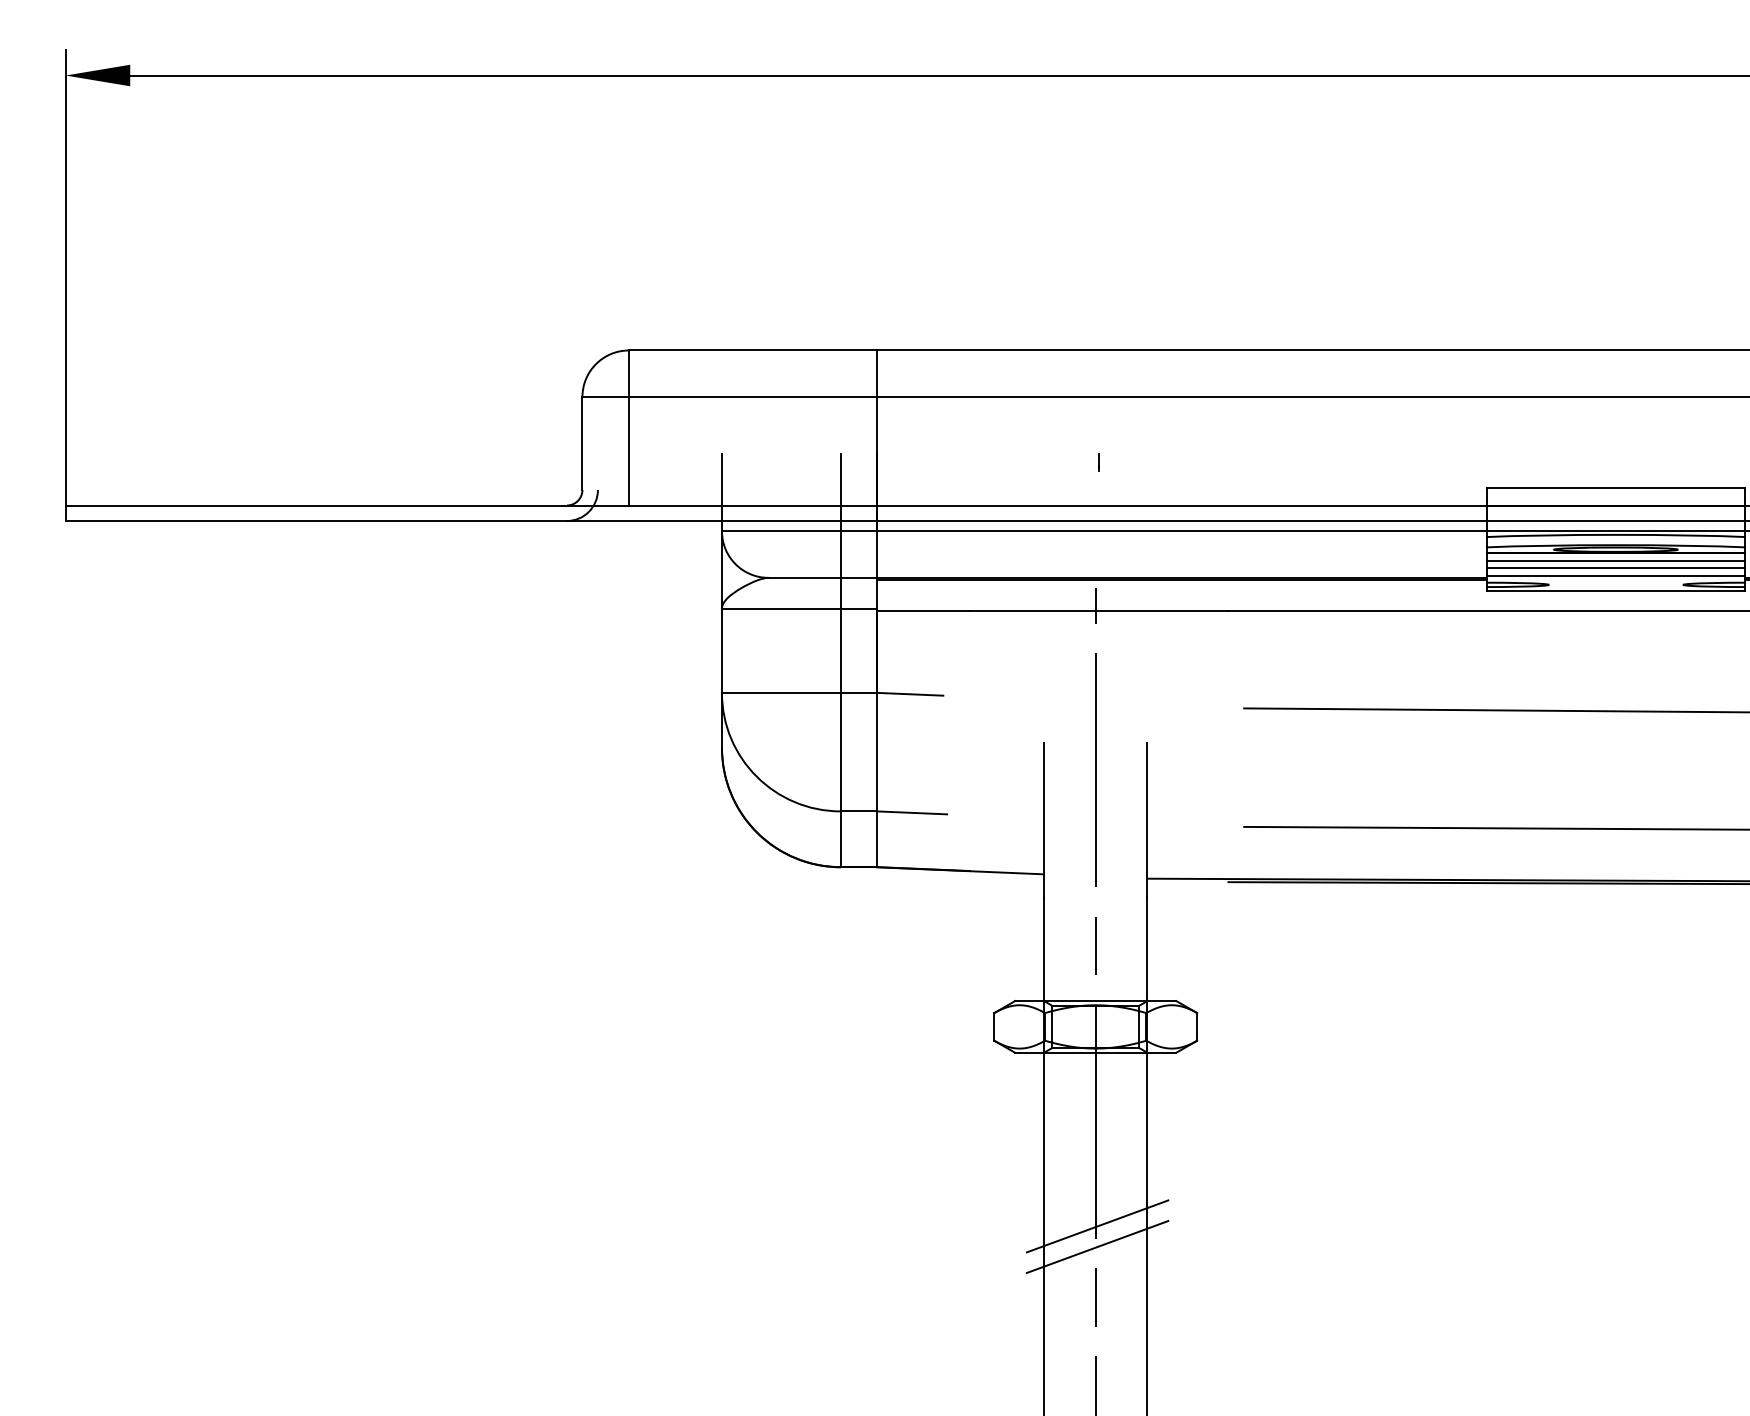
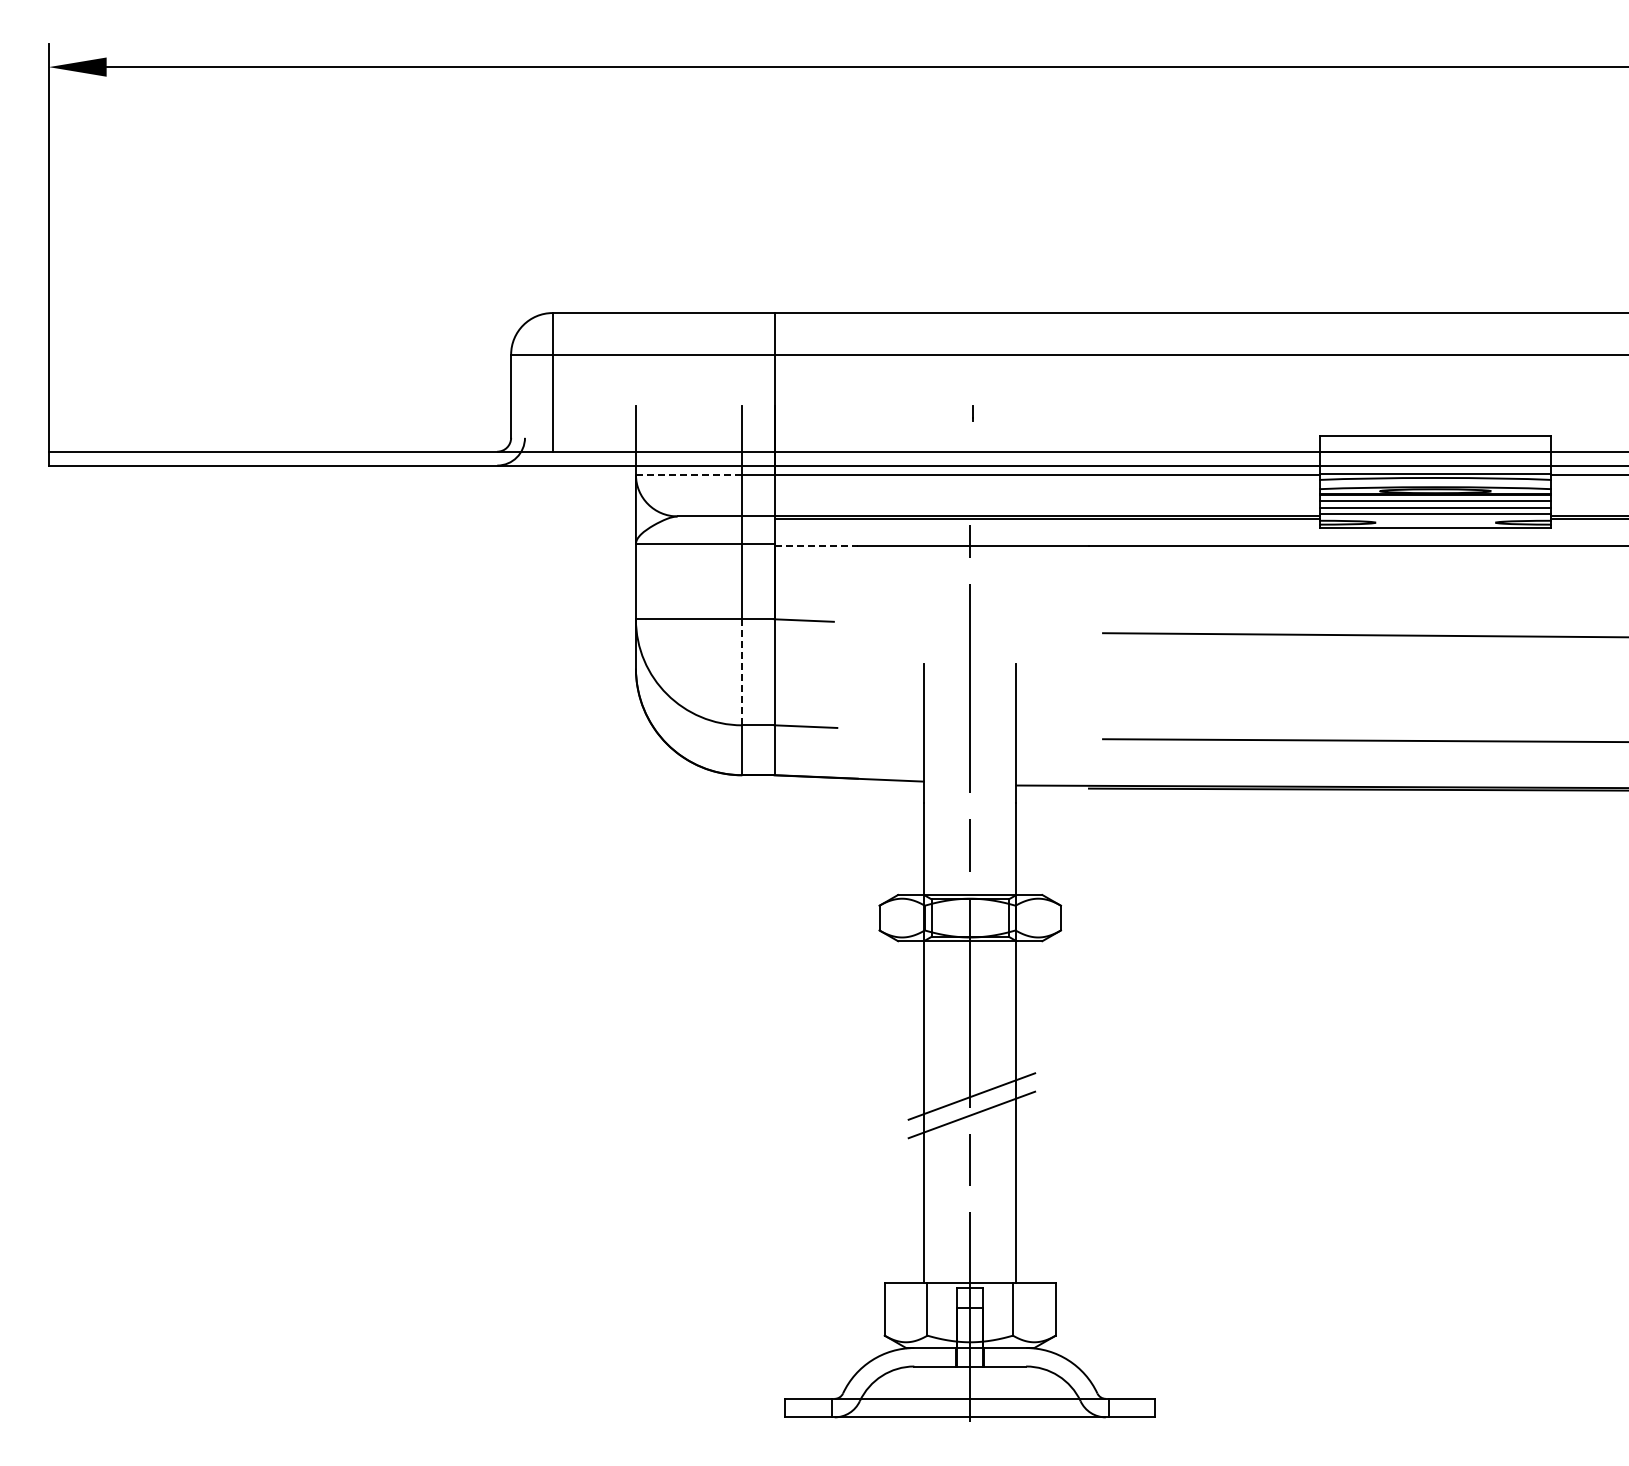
line: (780, 530) -> (688, 474), solid -> dashed
line: (923, 611) -> (816, 546), solid -> dashed
line: (841, 752) -> (742, 672), solid -> dashed

